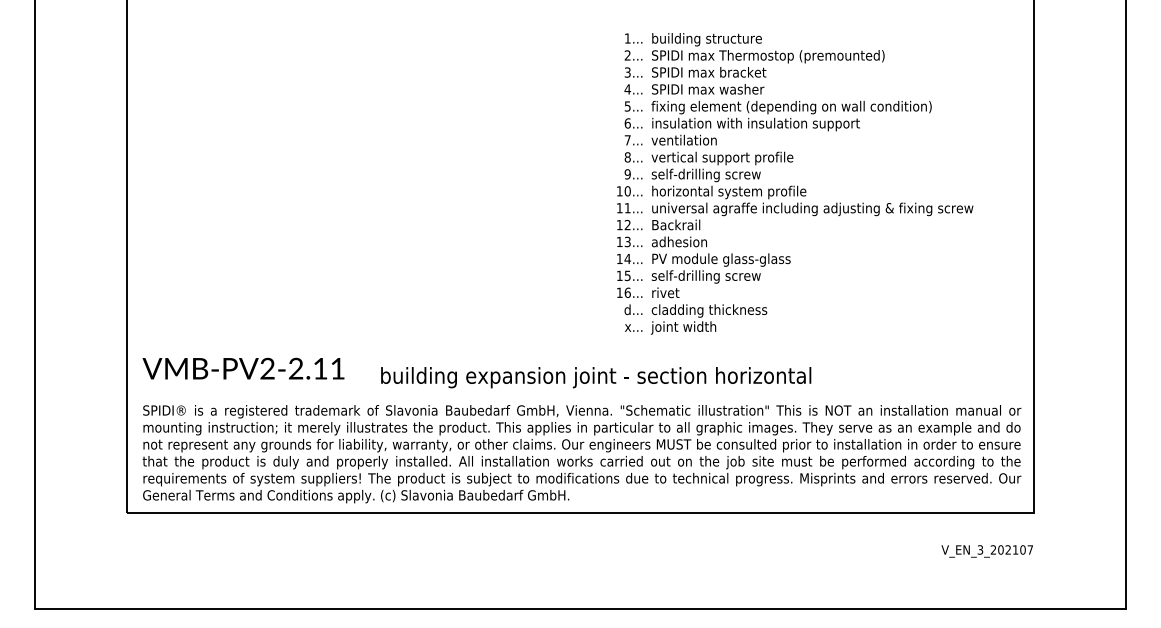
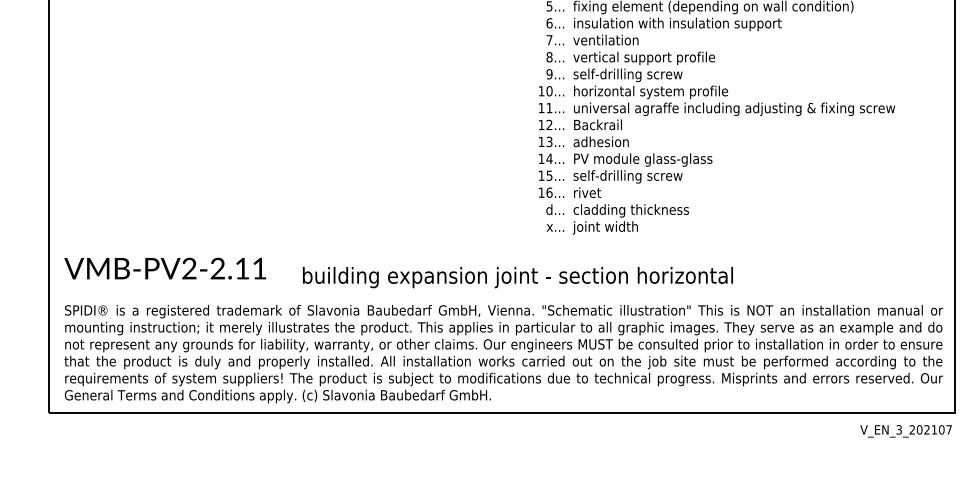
text: (986, 551) -> (905, 431), moved

